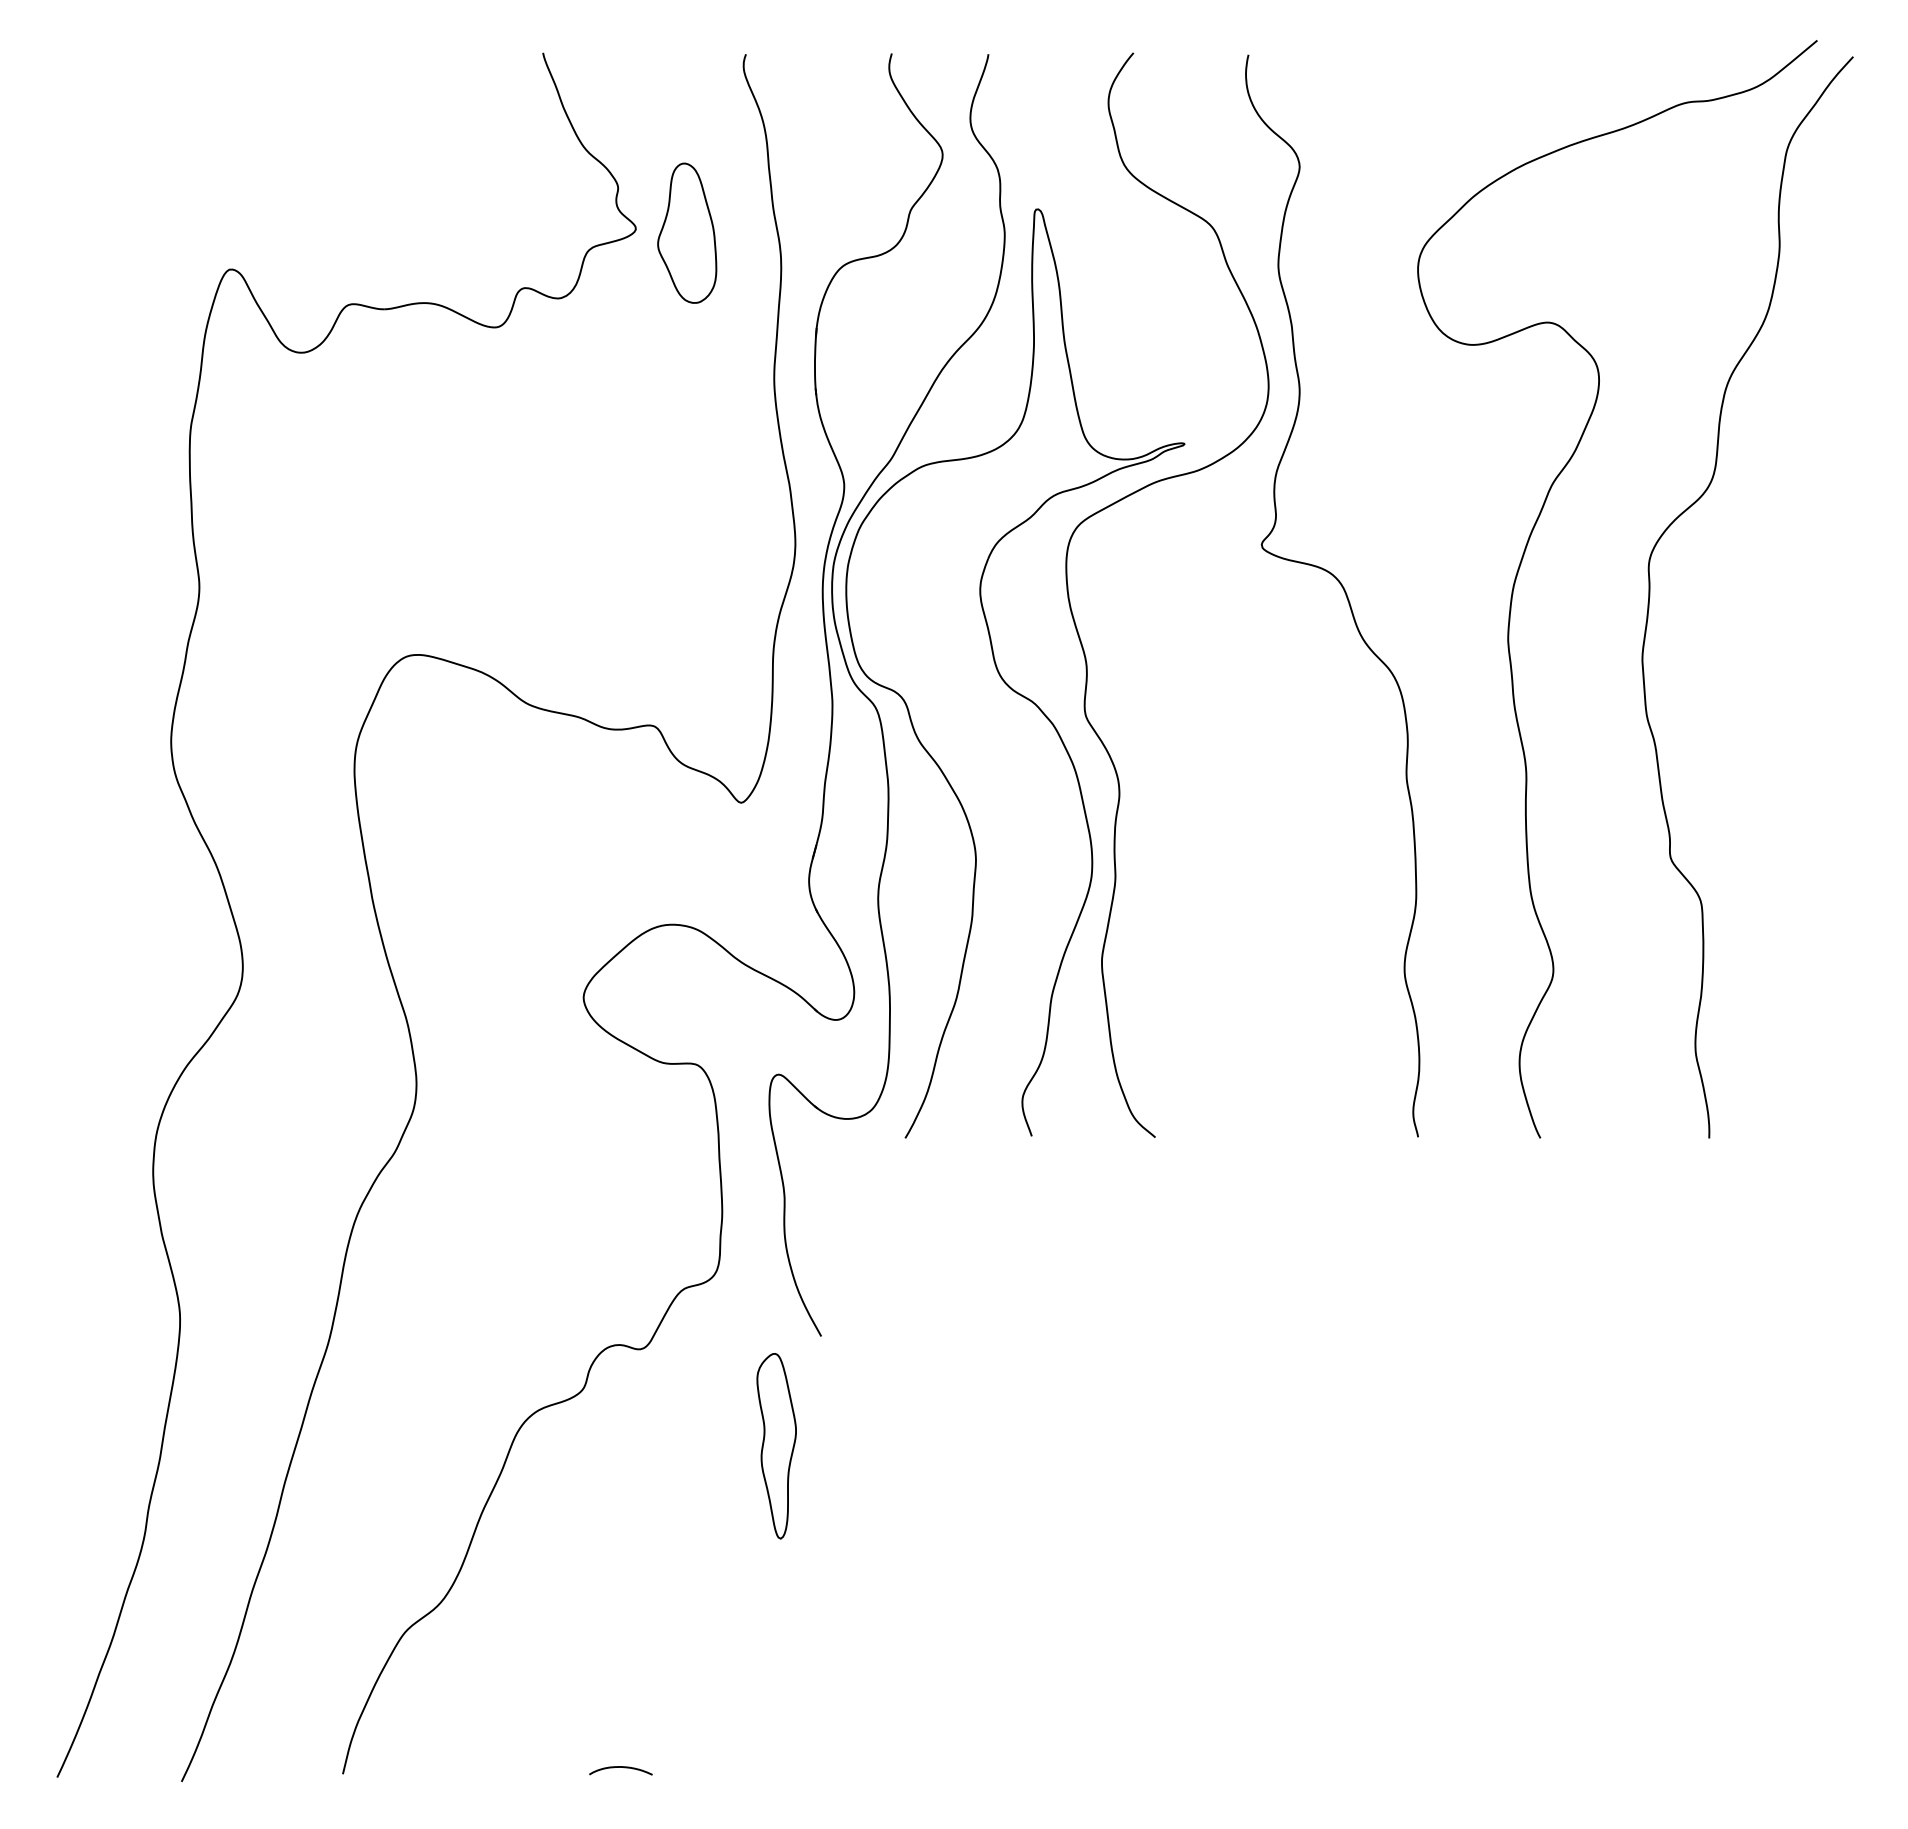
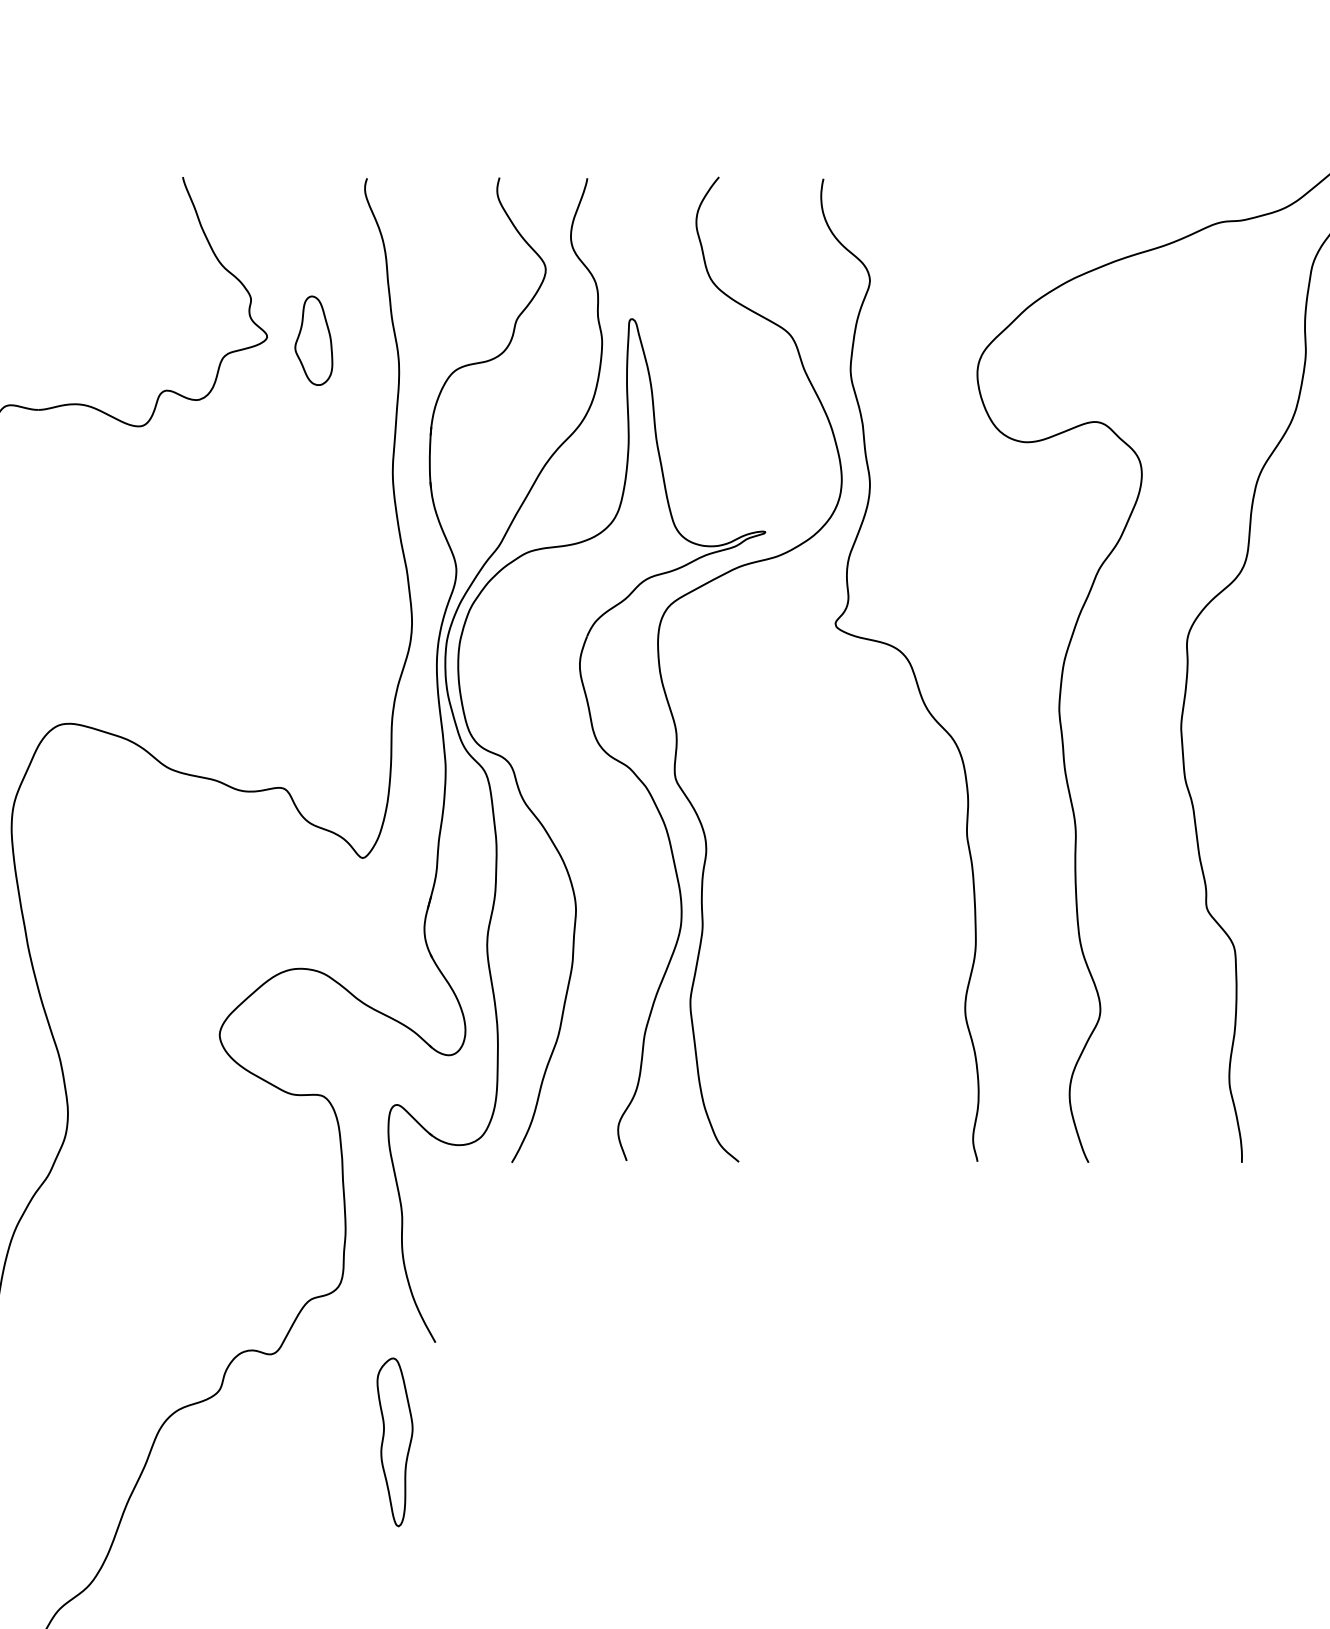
part: (687, 232) -> (314, 340), size x0.7

